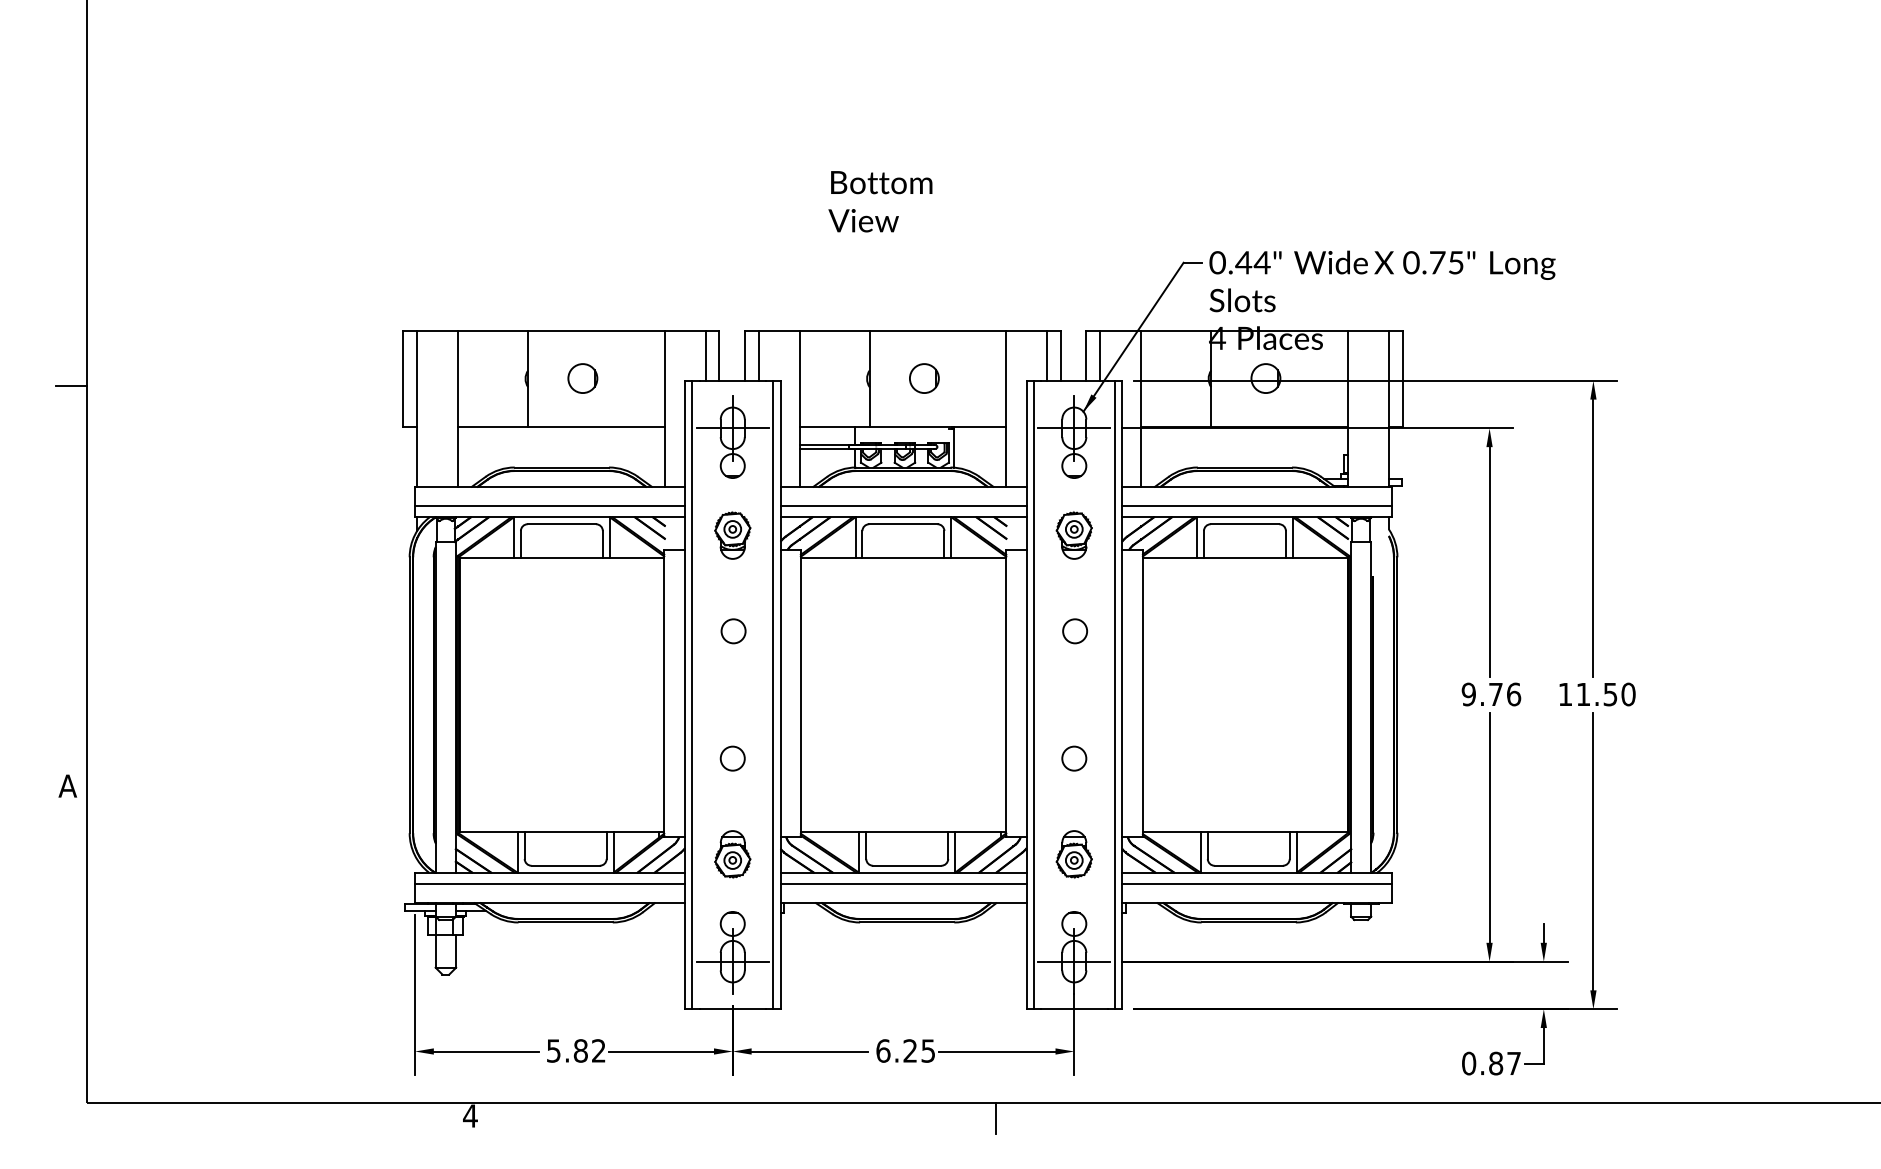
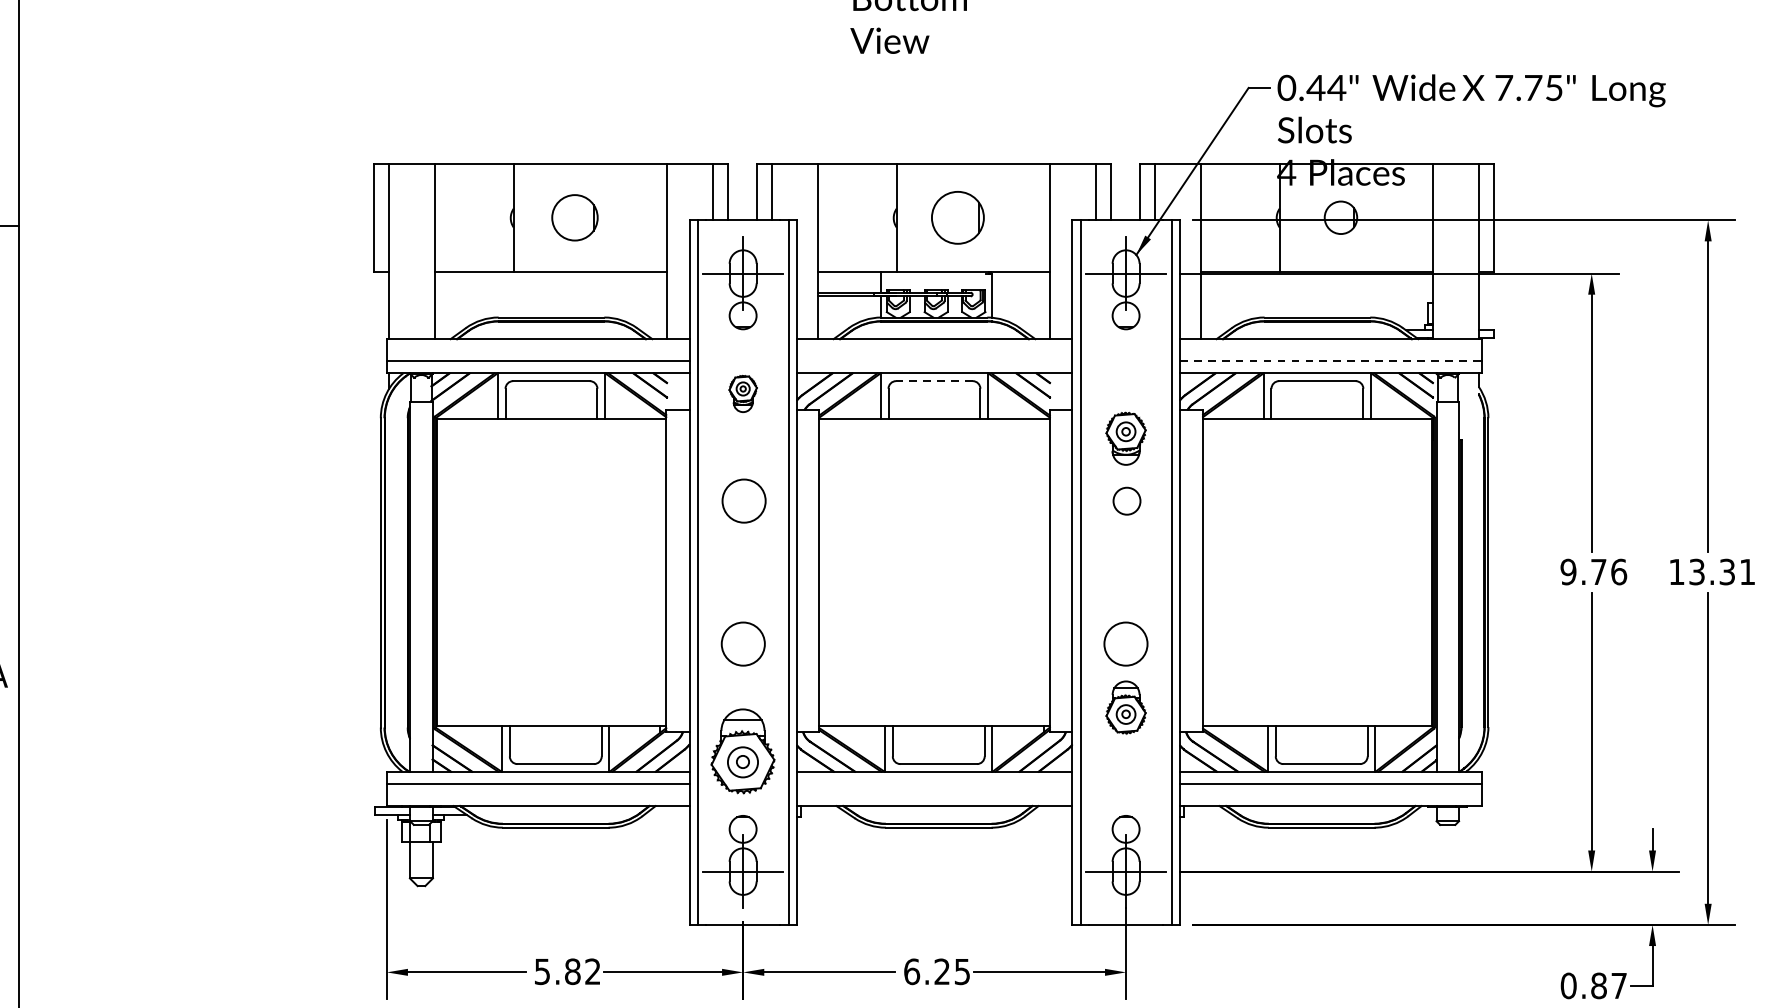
text: (1411, 262) -> (1504, 87), 0.75" -> 7.75"
part: (582, 378) -> (574, 217), size x1.4
part: (924, 378) -> (958, 217), size x1.6
line: (903, 506) -> (934, 361), removed
line: (1257, 506) -> (1331, 361), solid -> dashed
line: (902, 524) -> (933, 381), solid -> dashed
part: (732, 535) -> (742, 393), size x0.7
part: (1073, 535) -> (1125, 438), moved
circle: (733, 631) -> (743, 501), size x1.6
text: (1605, 694) -> (1721, 572), 11.50 -> 13.31
circle: (732, 758) -> (742, 643), size x1.6
circle: (1074, 758) -> (1126, 643), size x1.6
part: (732, 854) -> (742, 751), size x1.6
part: (1073, 854) -> (1125, 707), moved
line: (903, 883) -> (934, 783), removed

